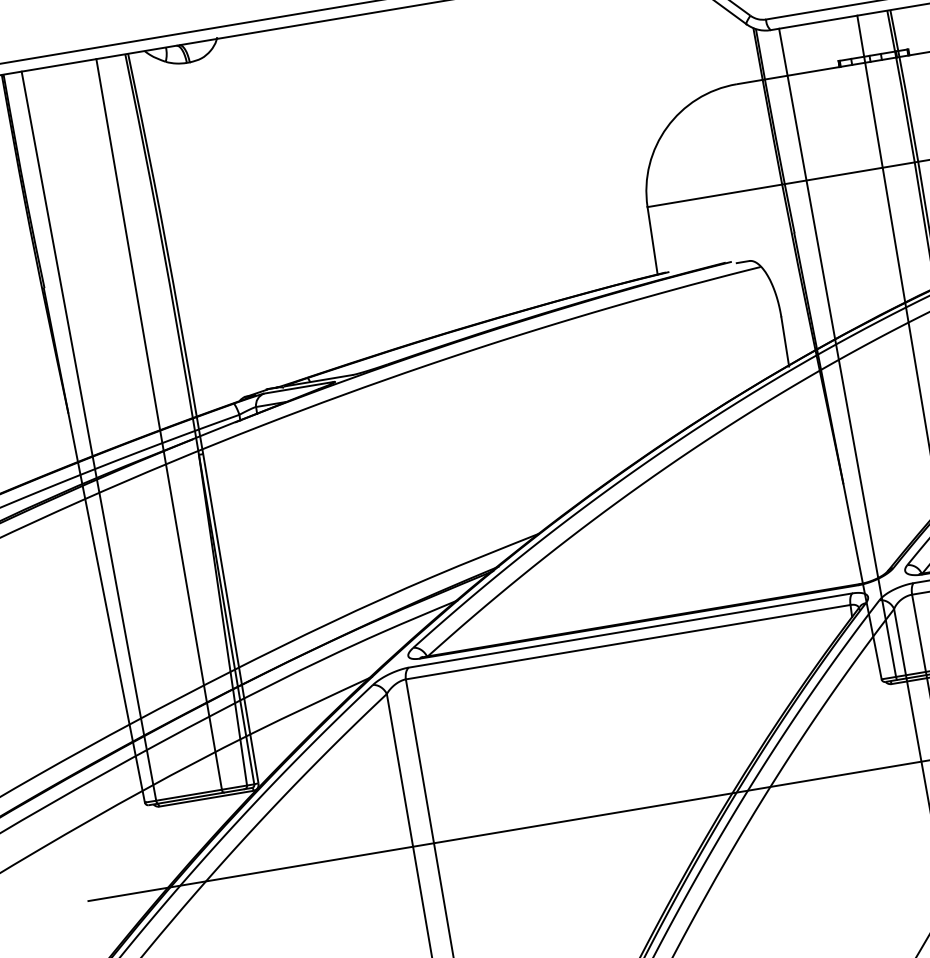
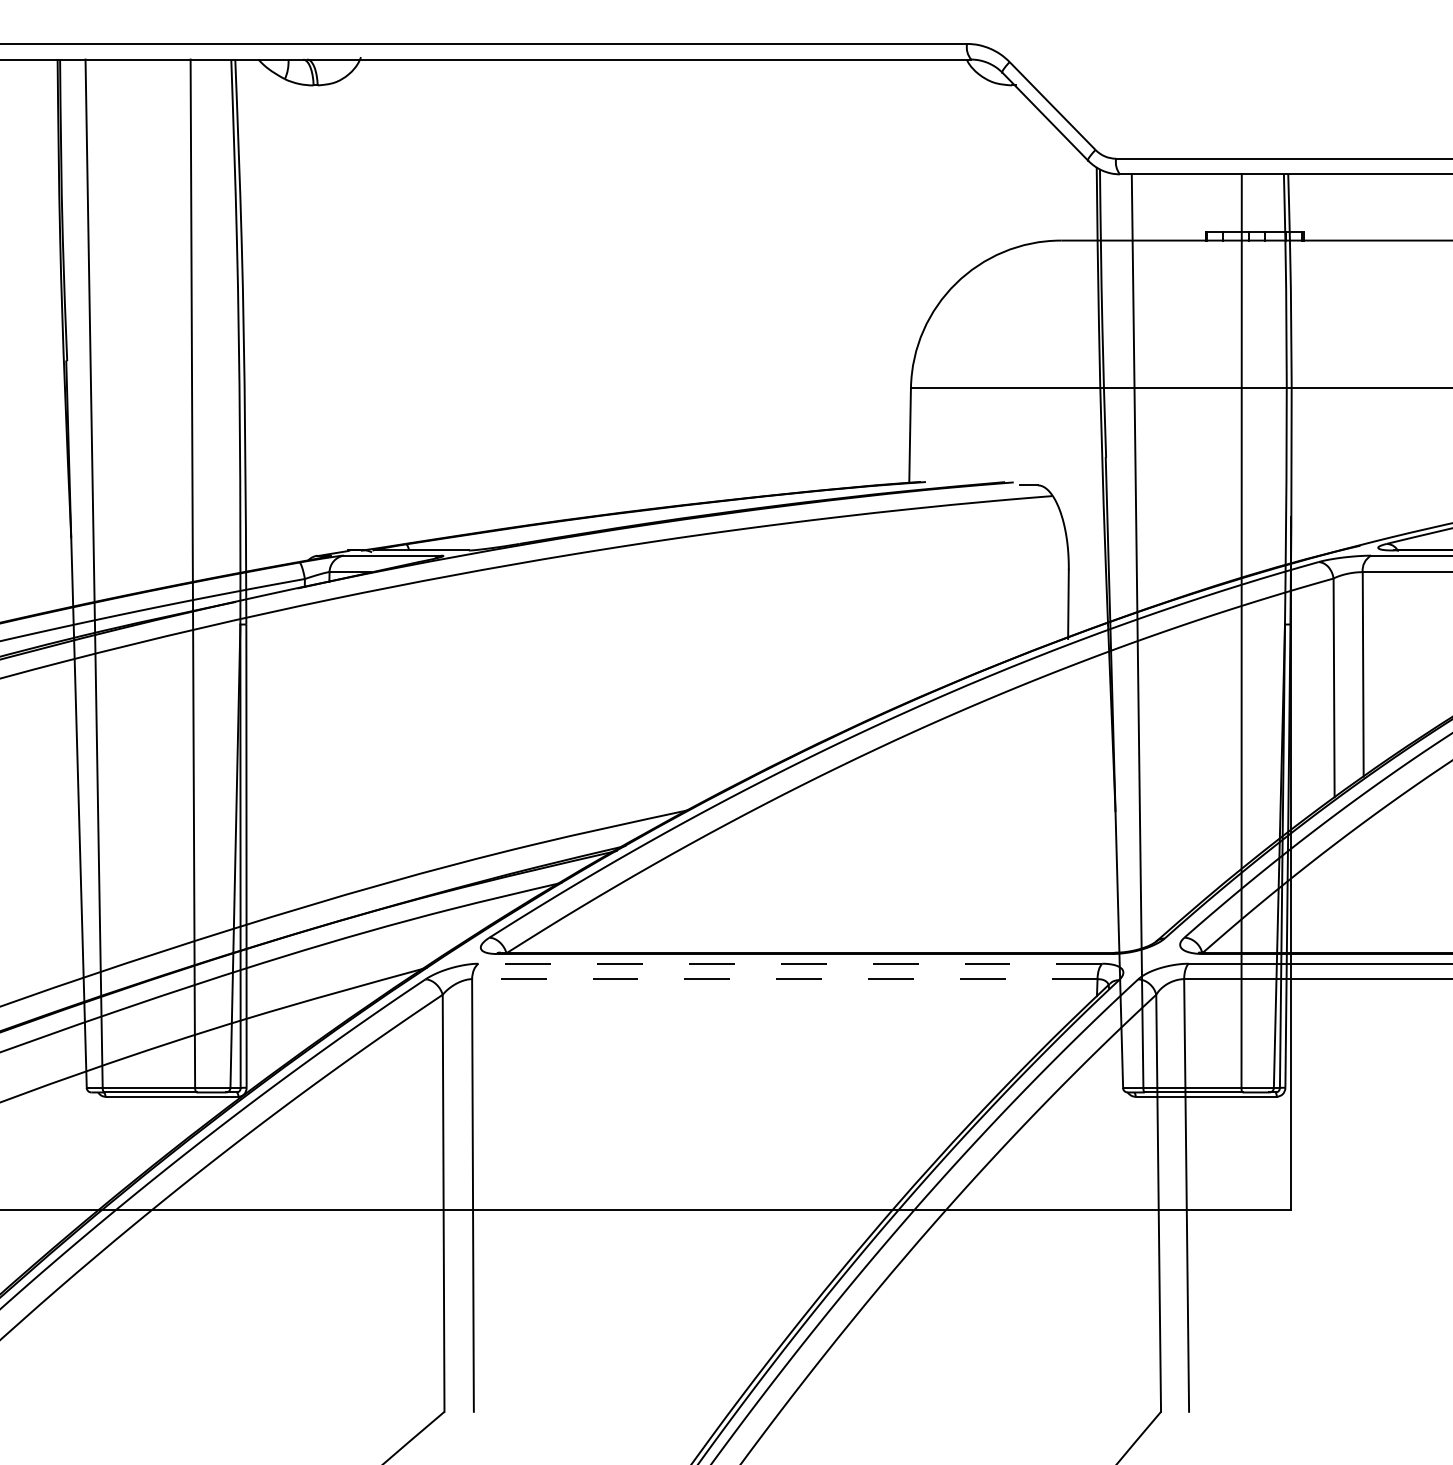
line: (630, 630) -> (790, 963), solid -> dashed
line: (628, 642) -> (784, 979), solid -> dashed

